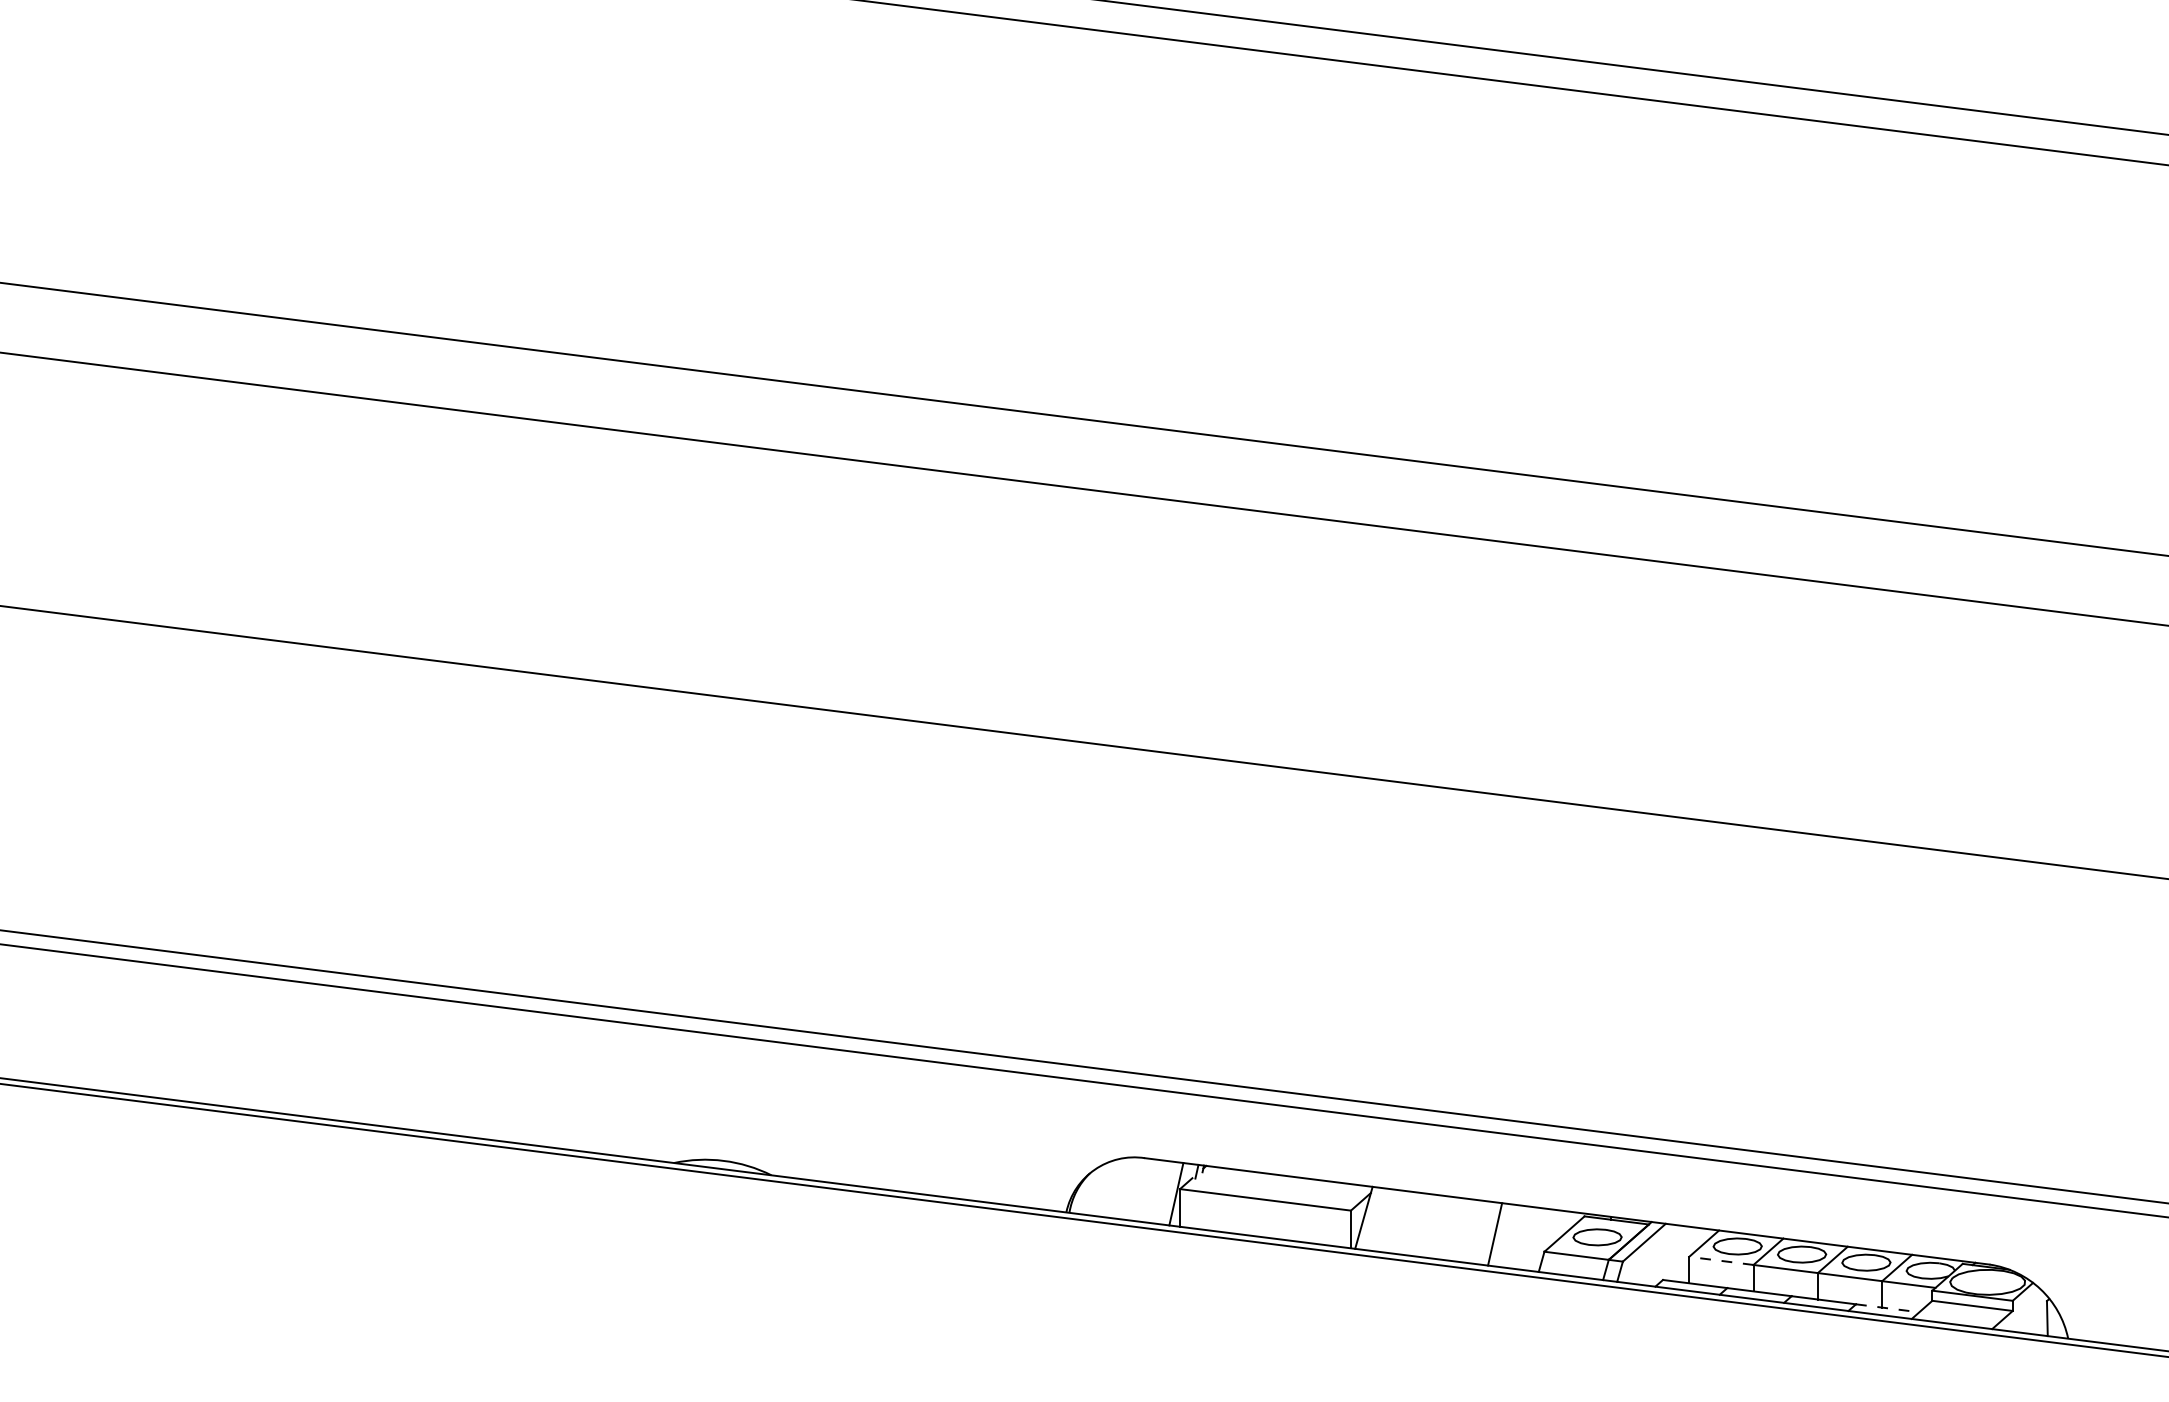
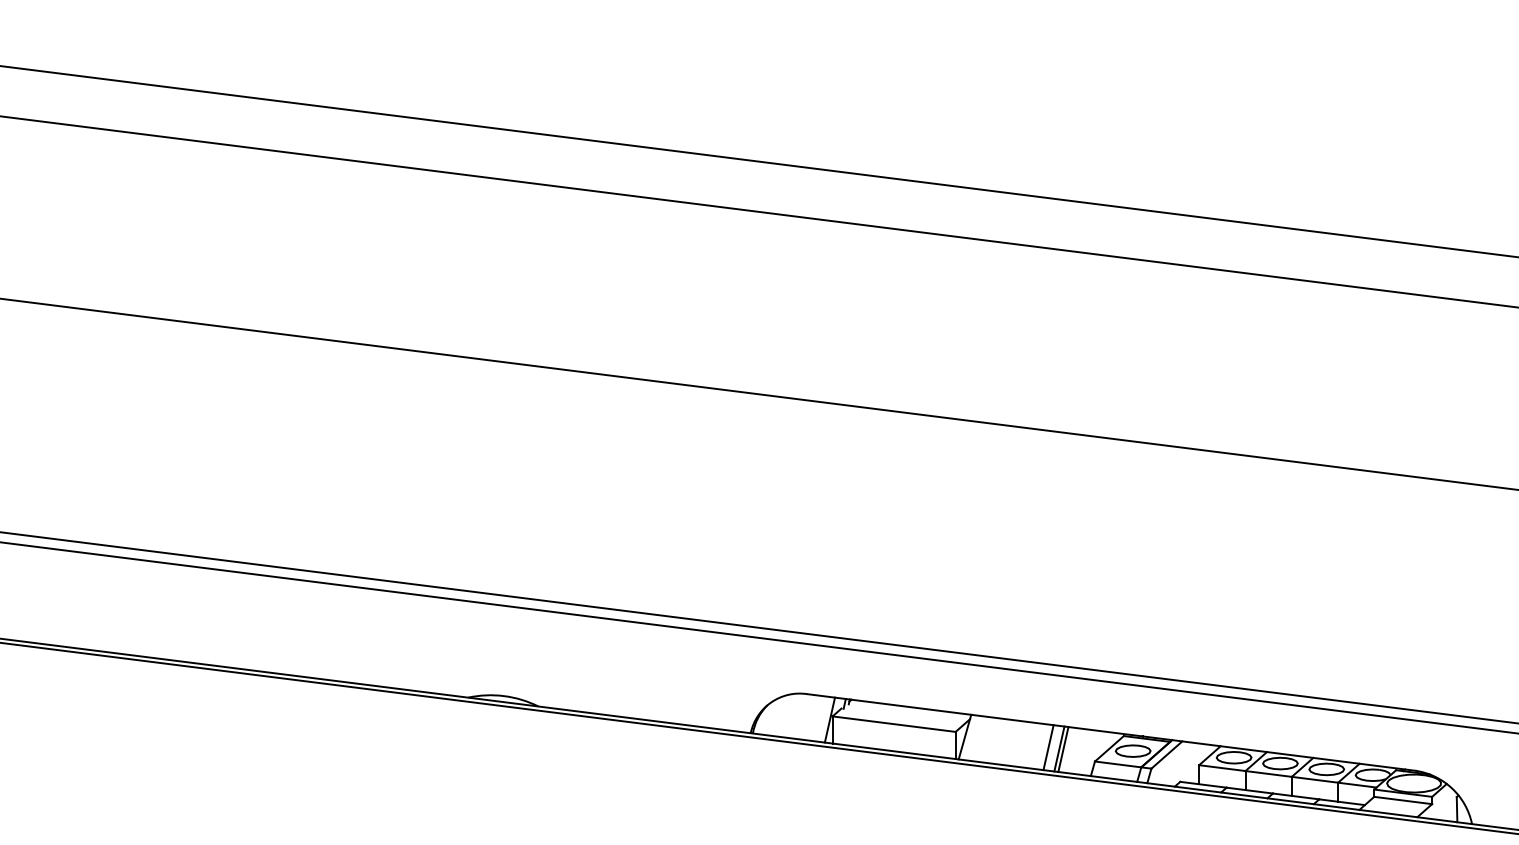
line: (1479, 1232) -> (1048, 747), added
line: (1500, 1234) -> (1063, 749), added
line: (1720, 1260) -> (1221, 767), dashed -> solid
line: (1887, 1308) -> (1341, 802), dashed -> solid

